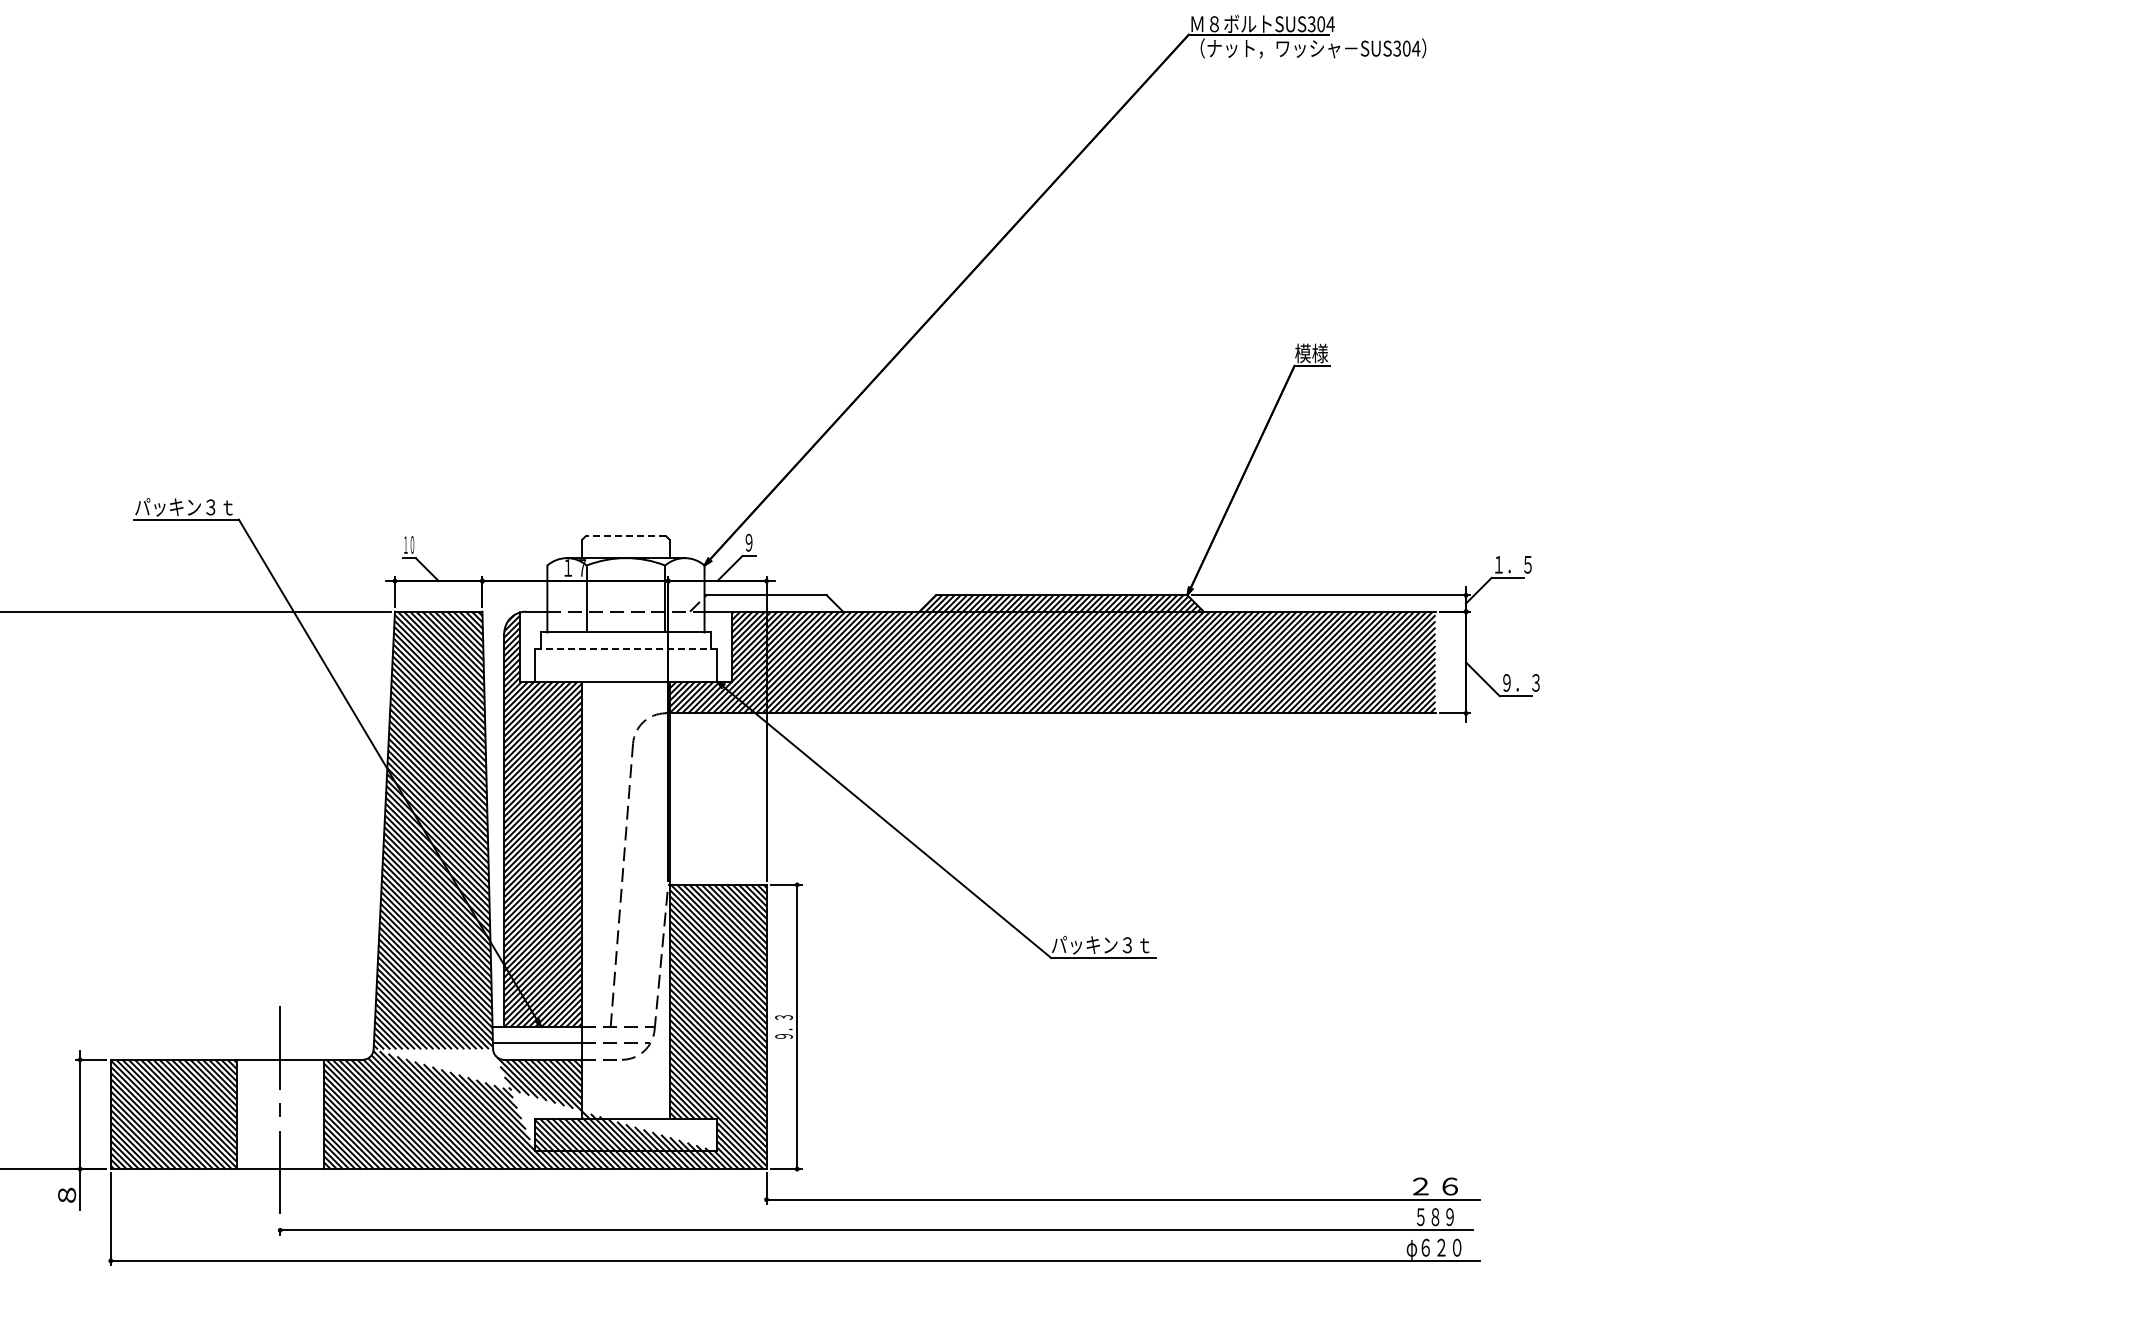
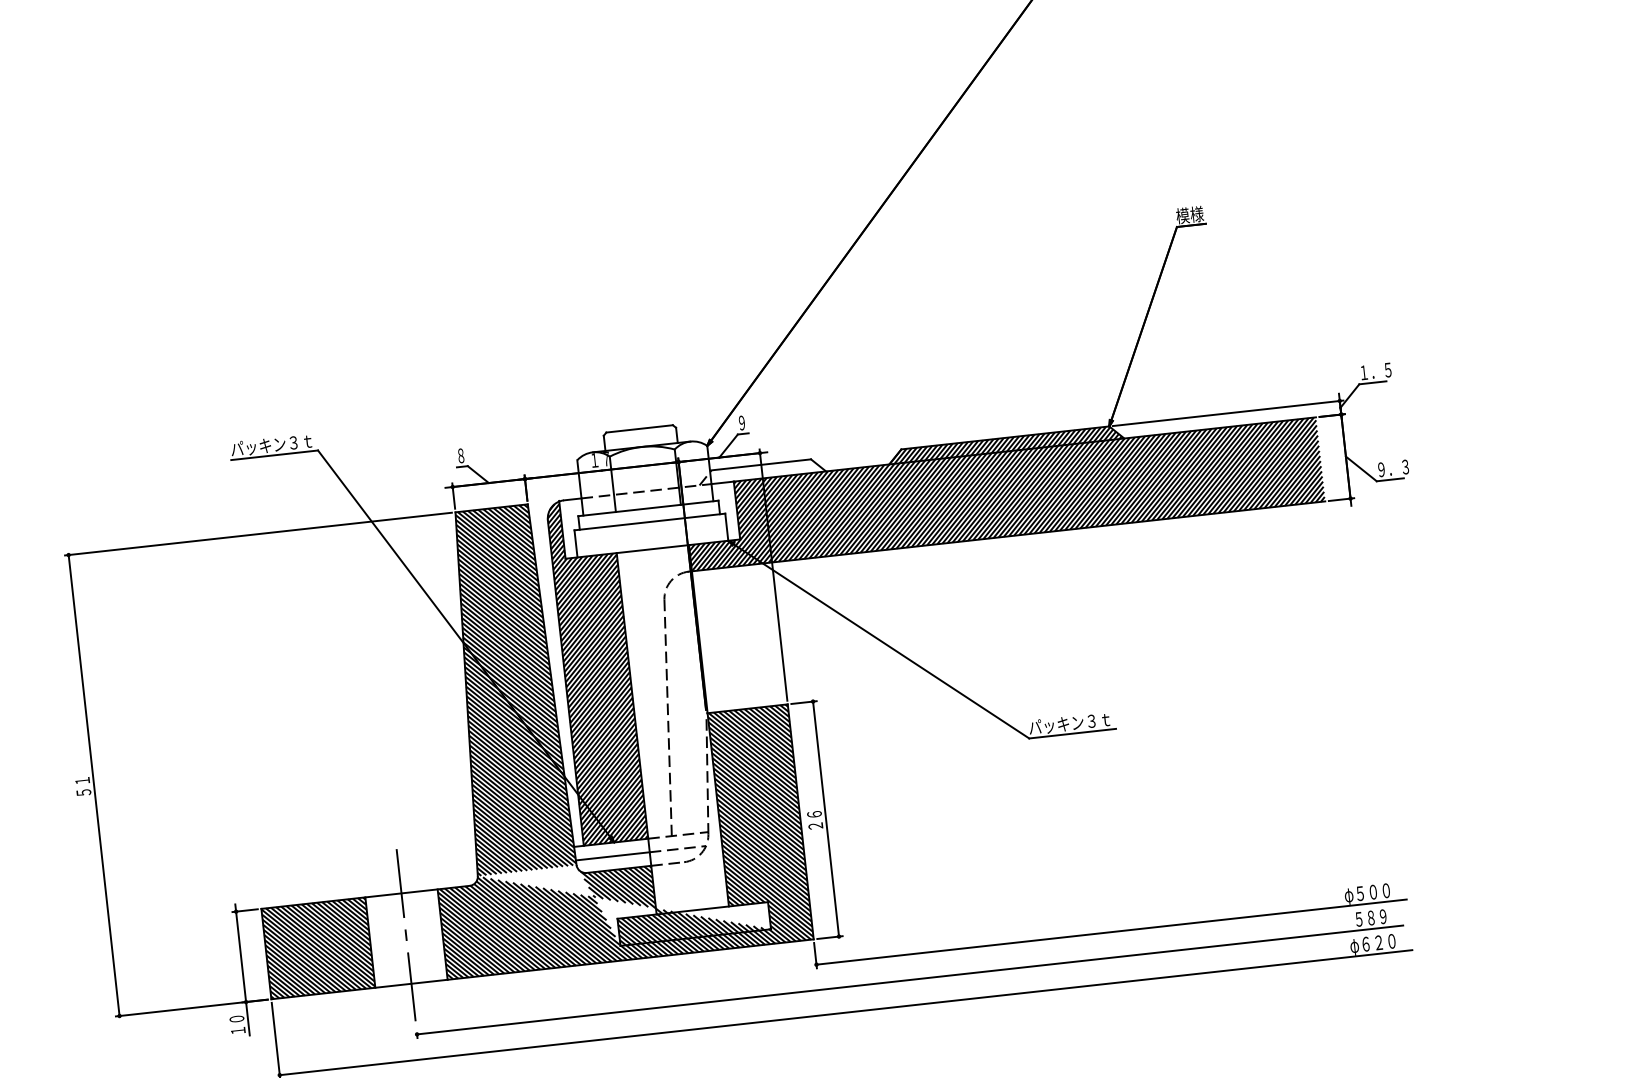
line: (625, 536) -> (639, 429), dashed -> solid
text: (409, 544) -> (461, 455), １０ -> ８
line: (626, 648) -> (650, 521), dashed -> solid
text: (784, 1026) -> (815, 819), ９．３ -> ２６
text: (1433, 1187) -> (1366, 893), ２６ -> φ５００
text: (67, 1194) -> (237, 1024), ８ -> １０

